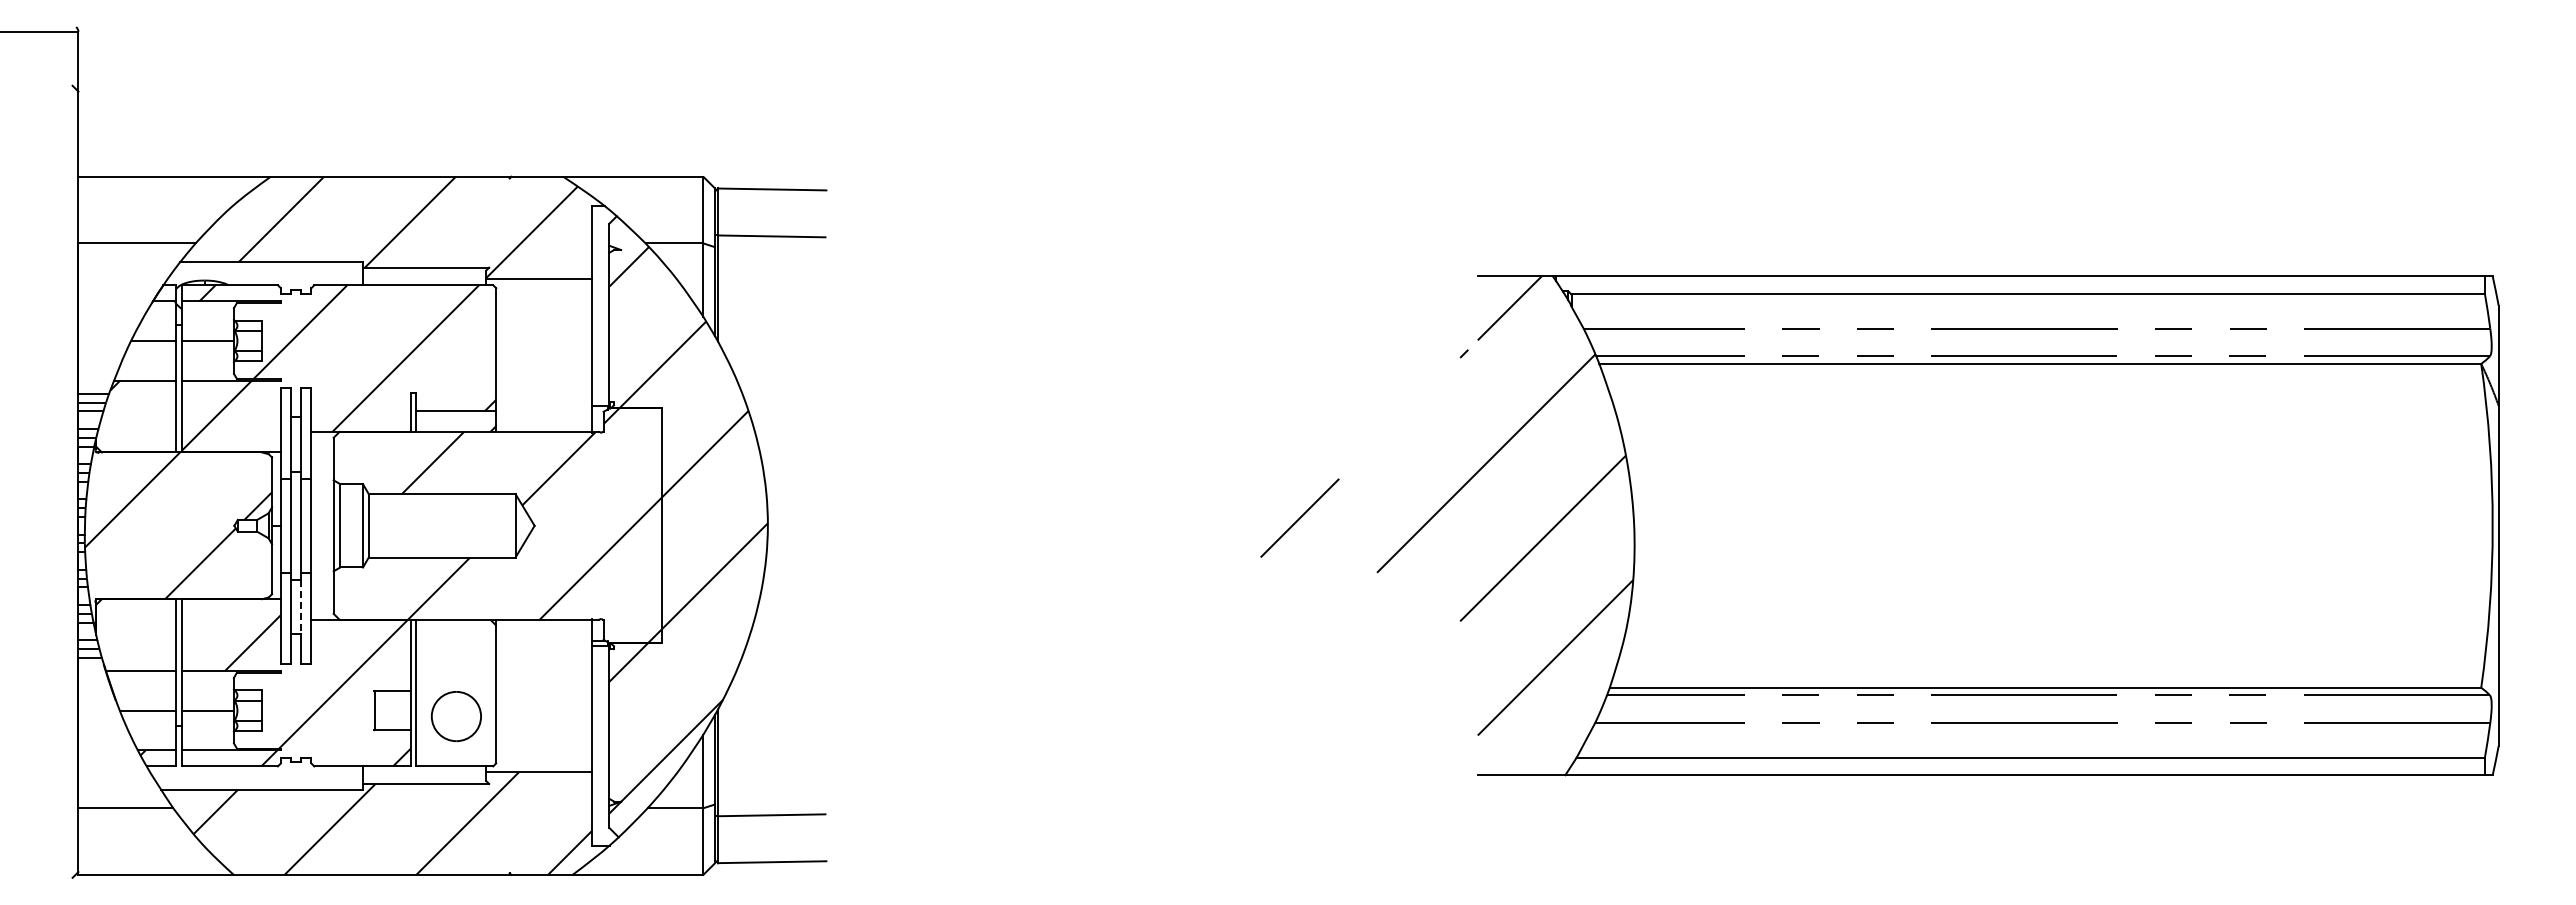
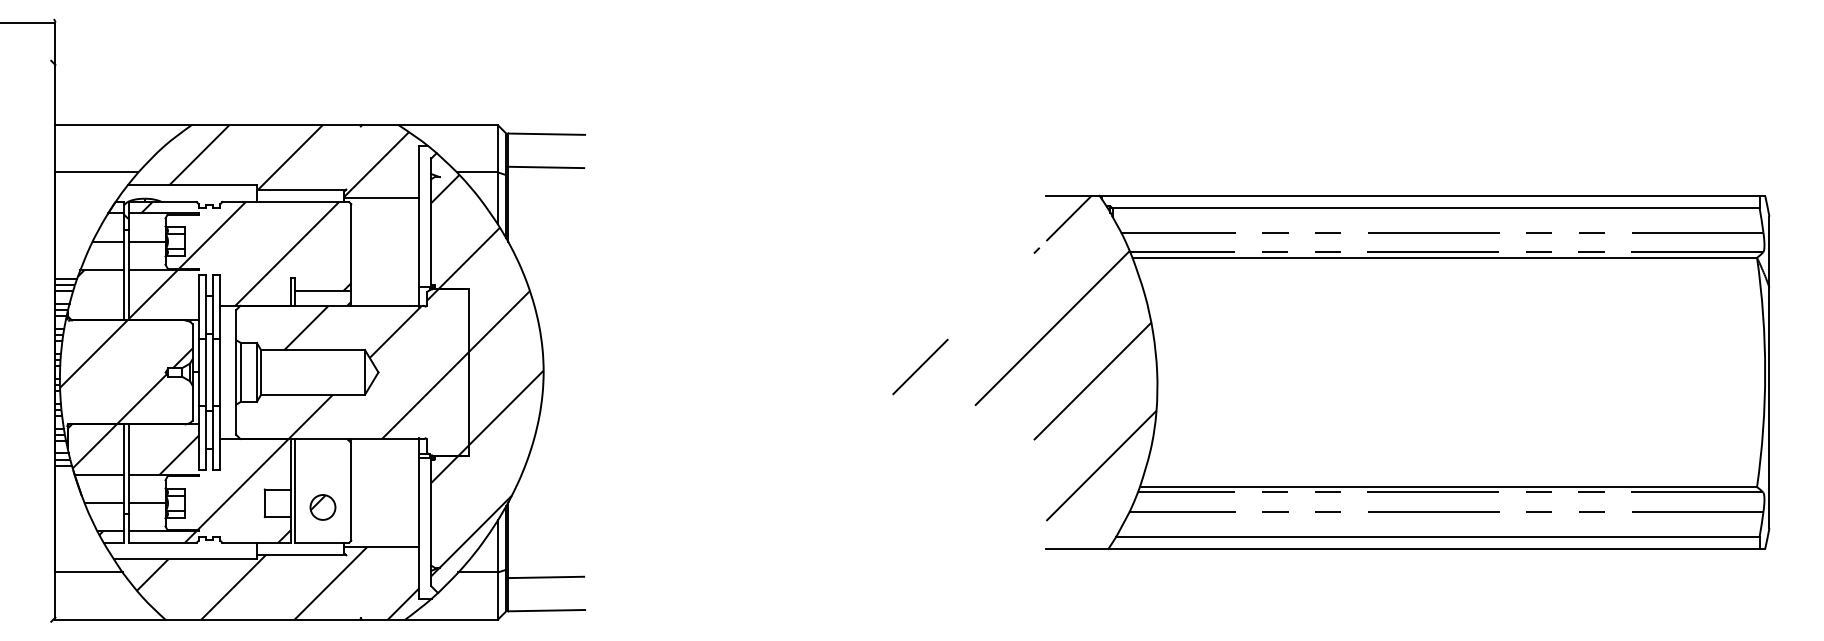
line: (301, 607) -> (213, 430), dashed -> solid
hatch: (133, 630) -> (94, 446), added
part: (455, 716) -> (322, 507), size x0.71

